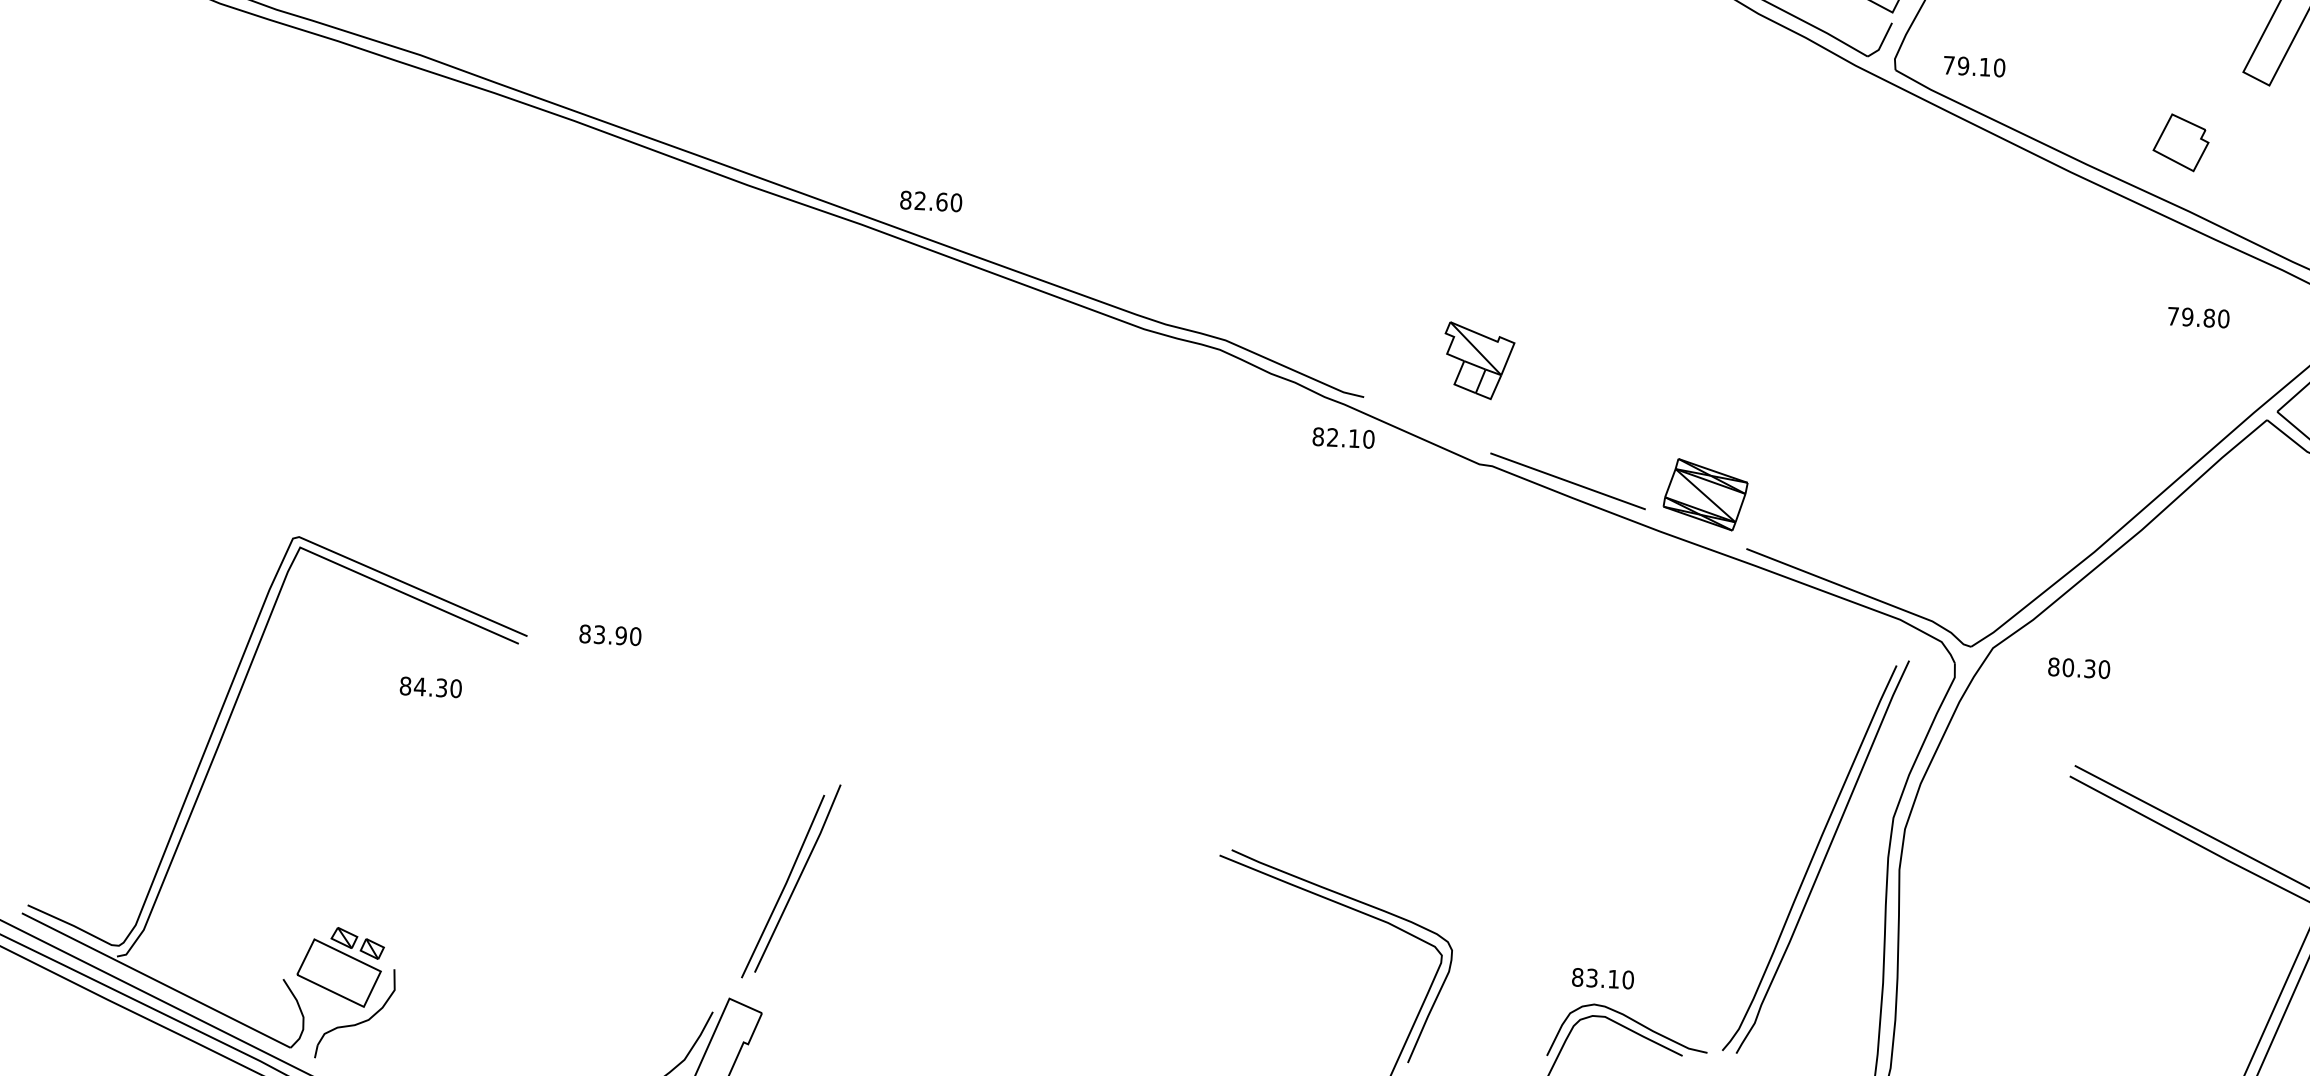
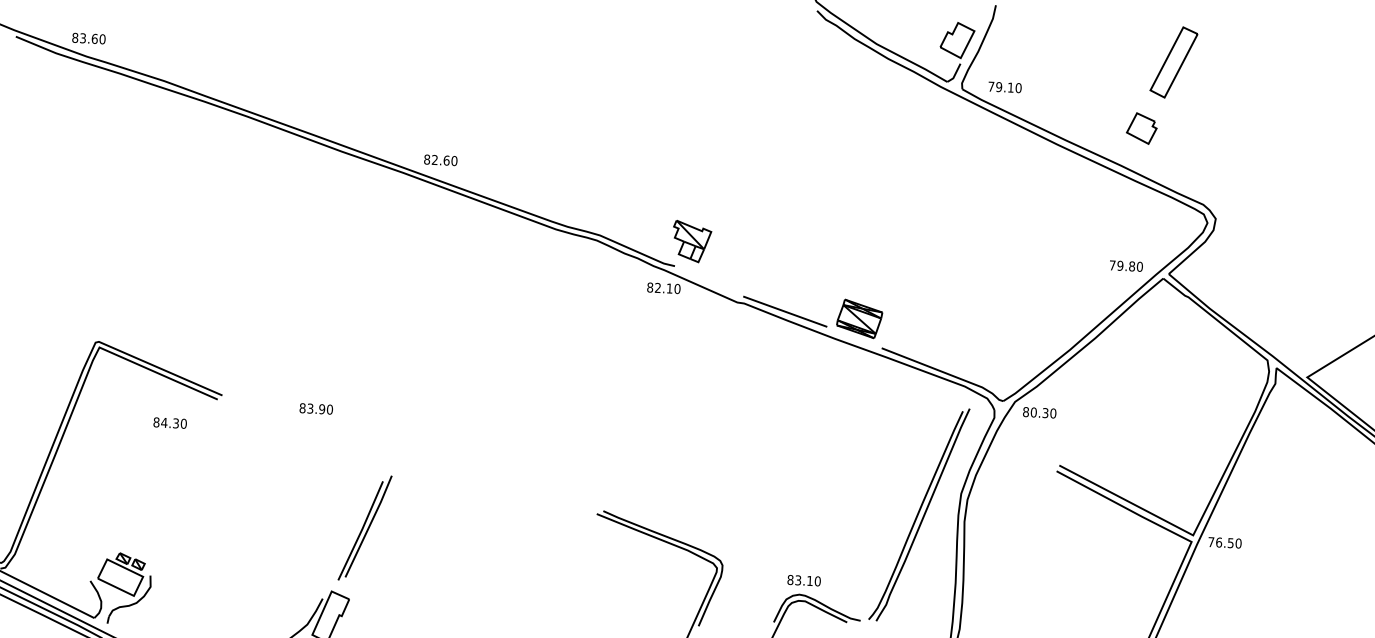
part: (2180, 142) -> (1141, 128), moved
text: (2198, 316) -> (1126, 265), moved
part: (1479, 360) -> (692, 241), moved
text: (608, 634) -> (315, 408), moved
text: (2078, 667) -> (1039, 412), moved

